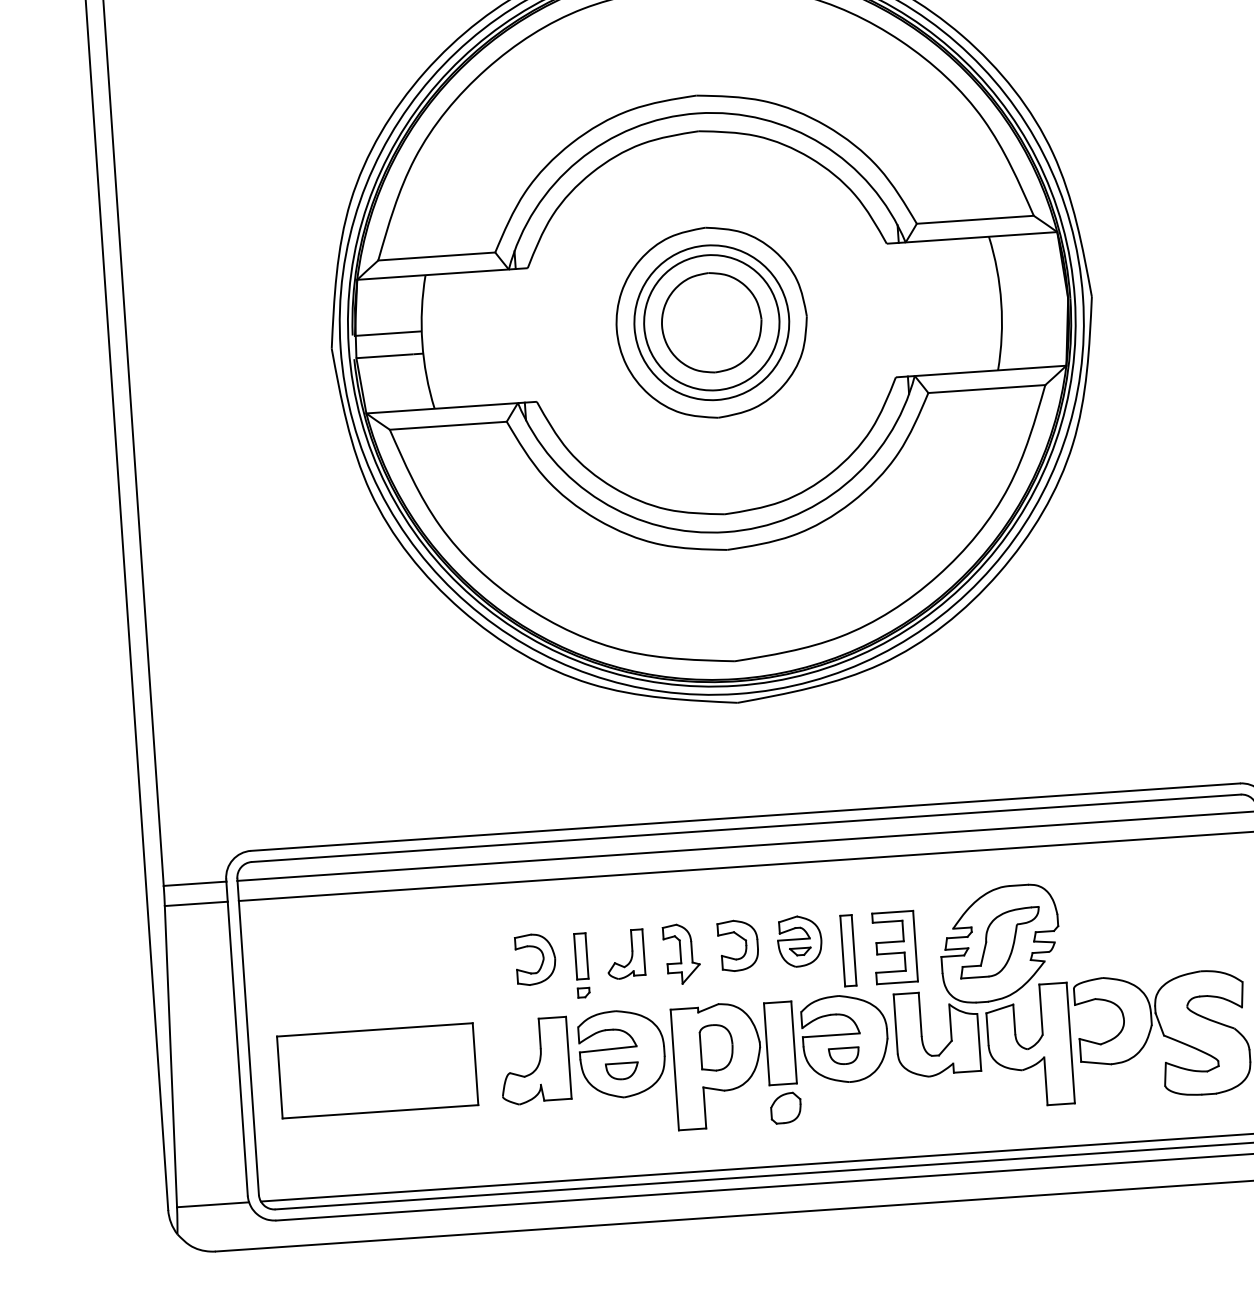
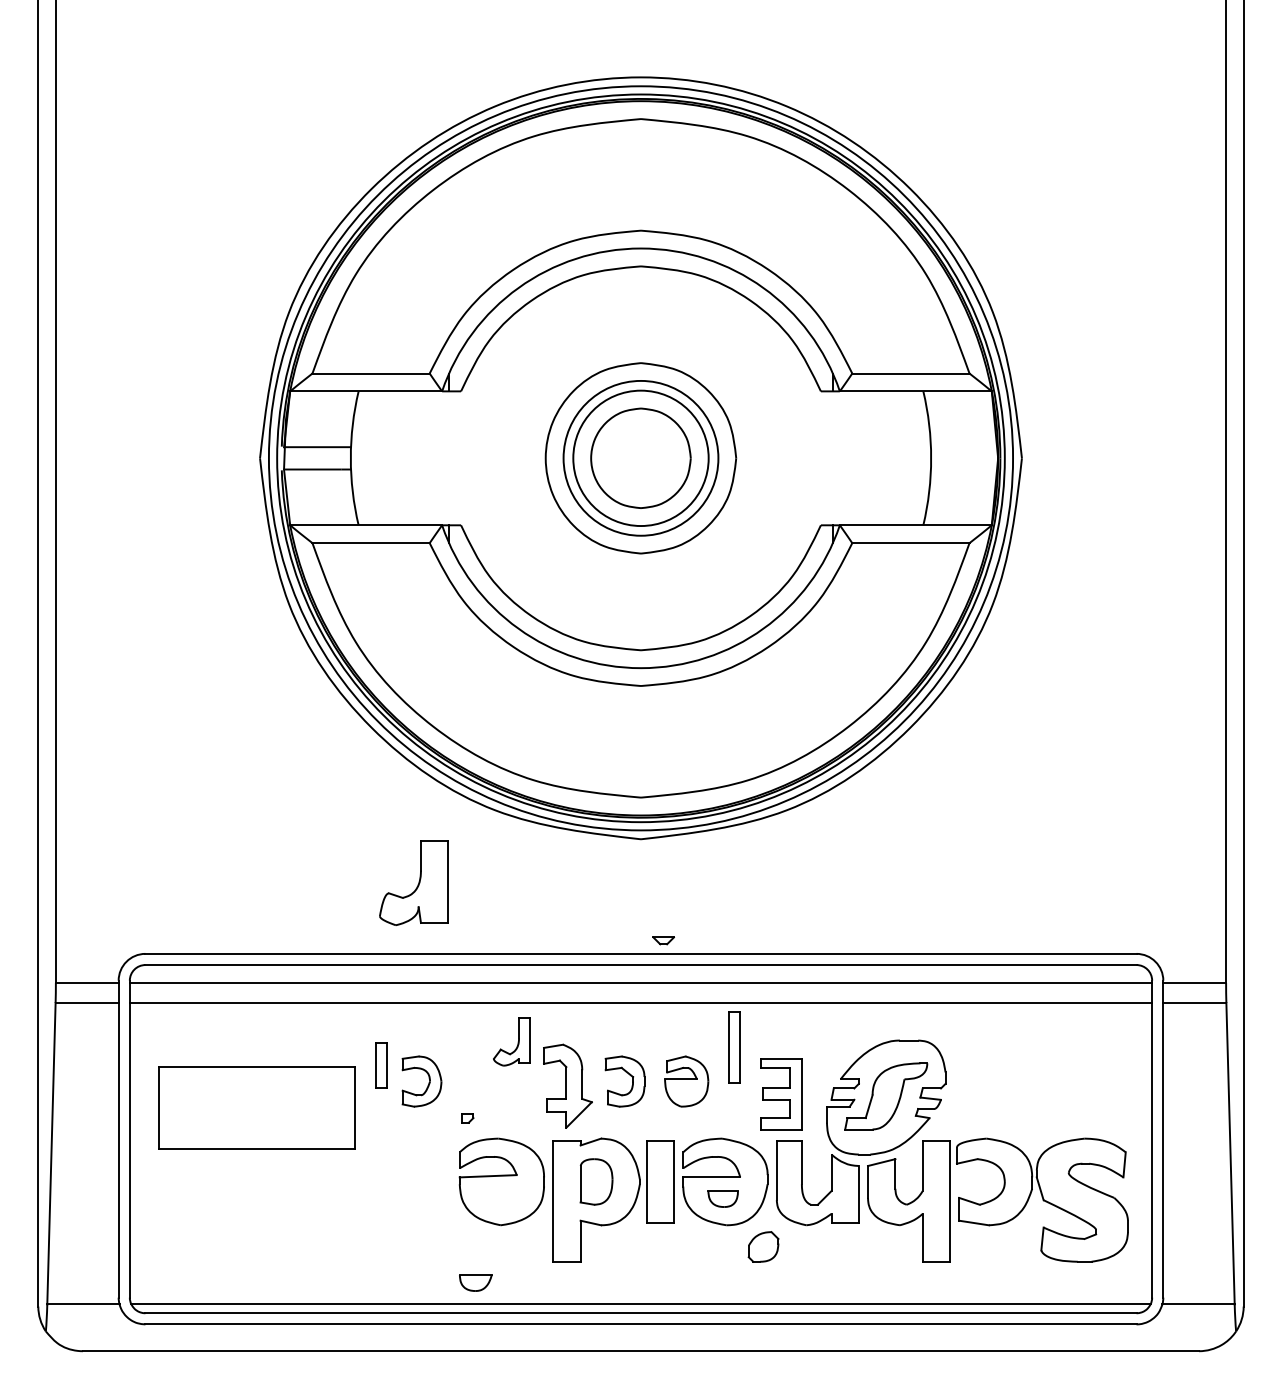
part: (800, 951) -> (663, 940), moved
part: (848, 951) -> (734, 1047), moved
part: (682, 953) -> (568, 1085), size x1.4
part: (631, 954) -> (517, 1042), moved
part: (581, 956) -> (381, 1065), moved
part: (534, 1060) -> (413, 882), moved
part: (377, 1070) -> (256, 1107), moved
part: (621, 1070) -> (475, 1282), moved
part: (785, 1107) -> (763, 1246), moved

